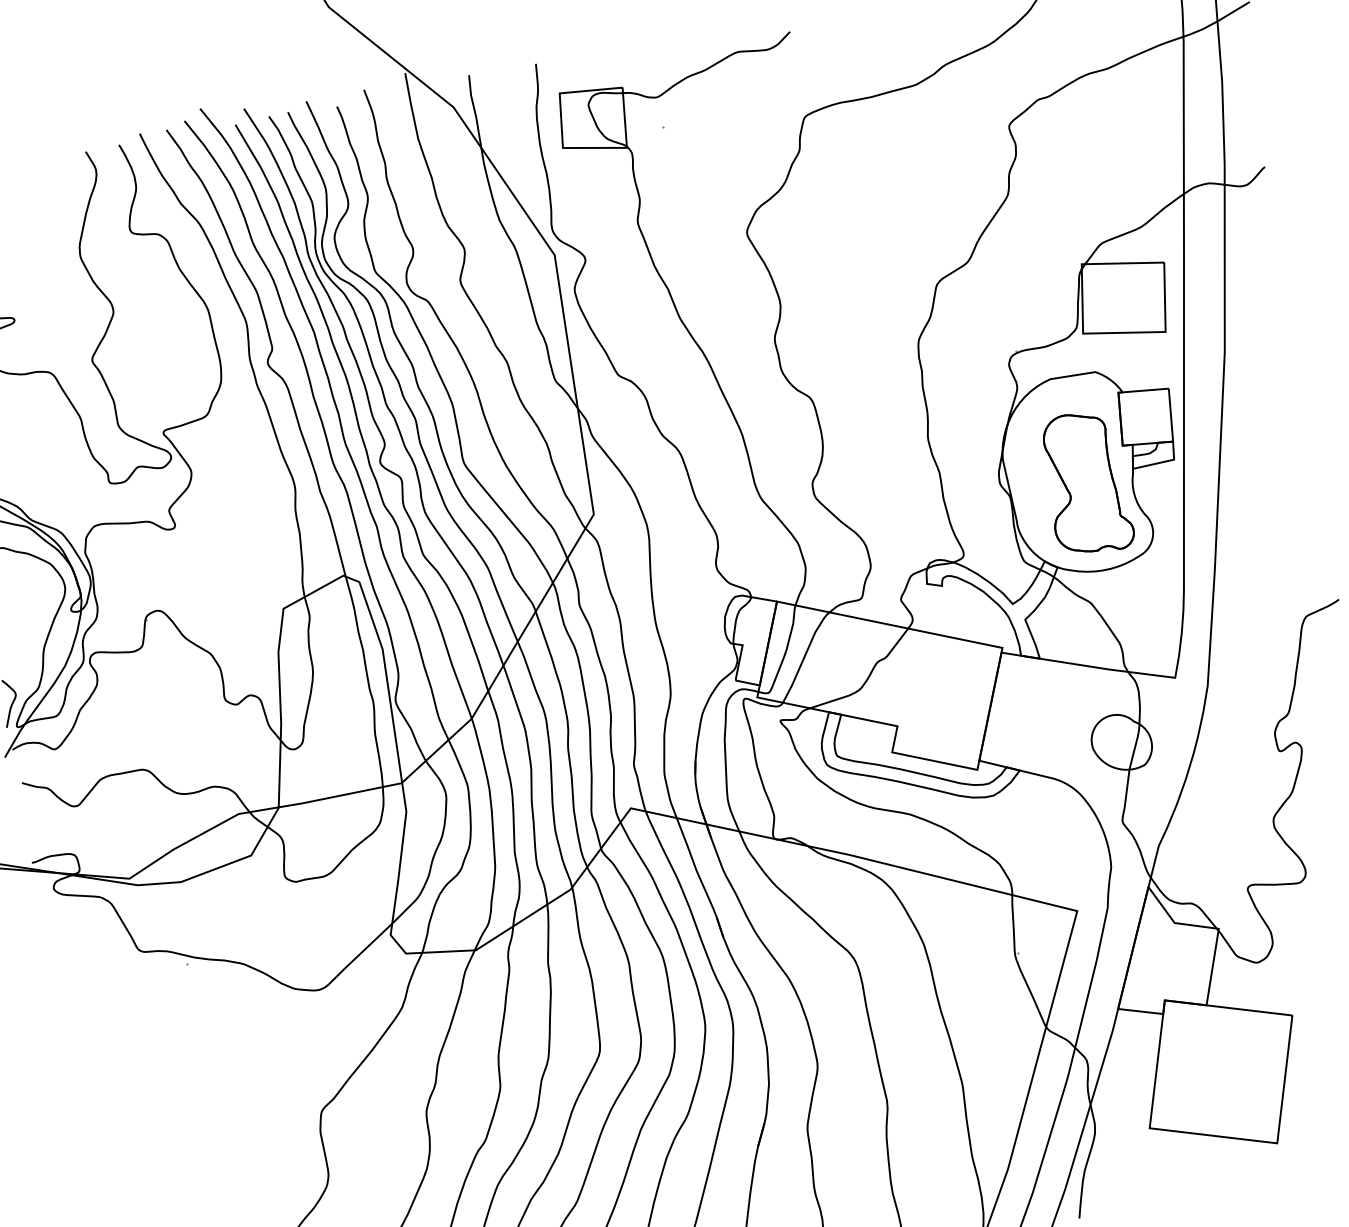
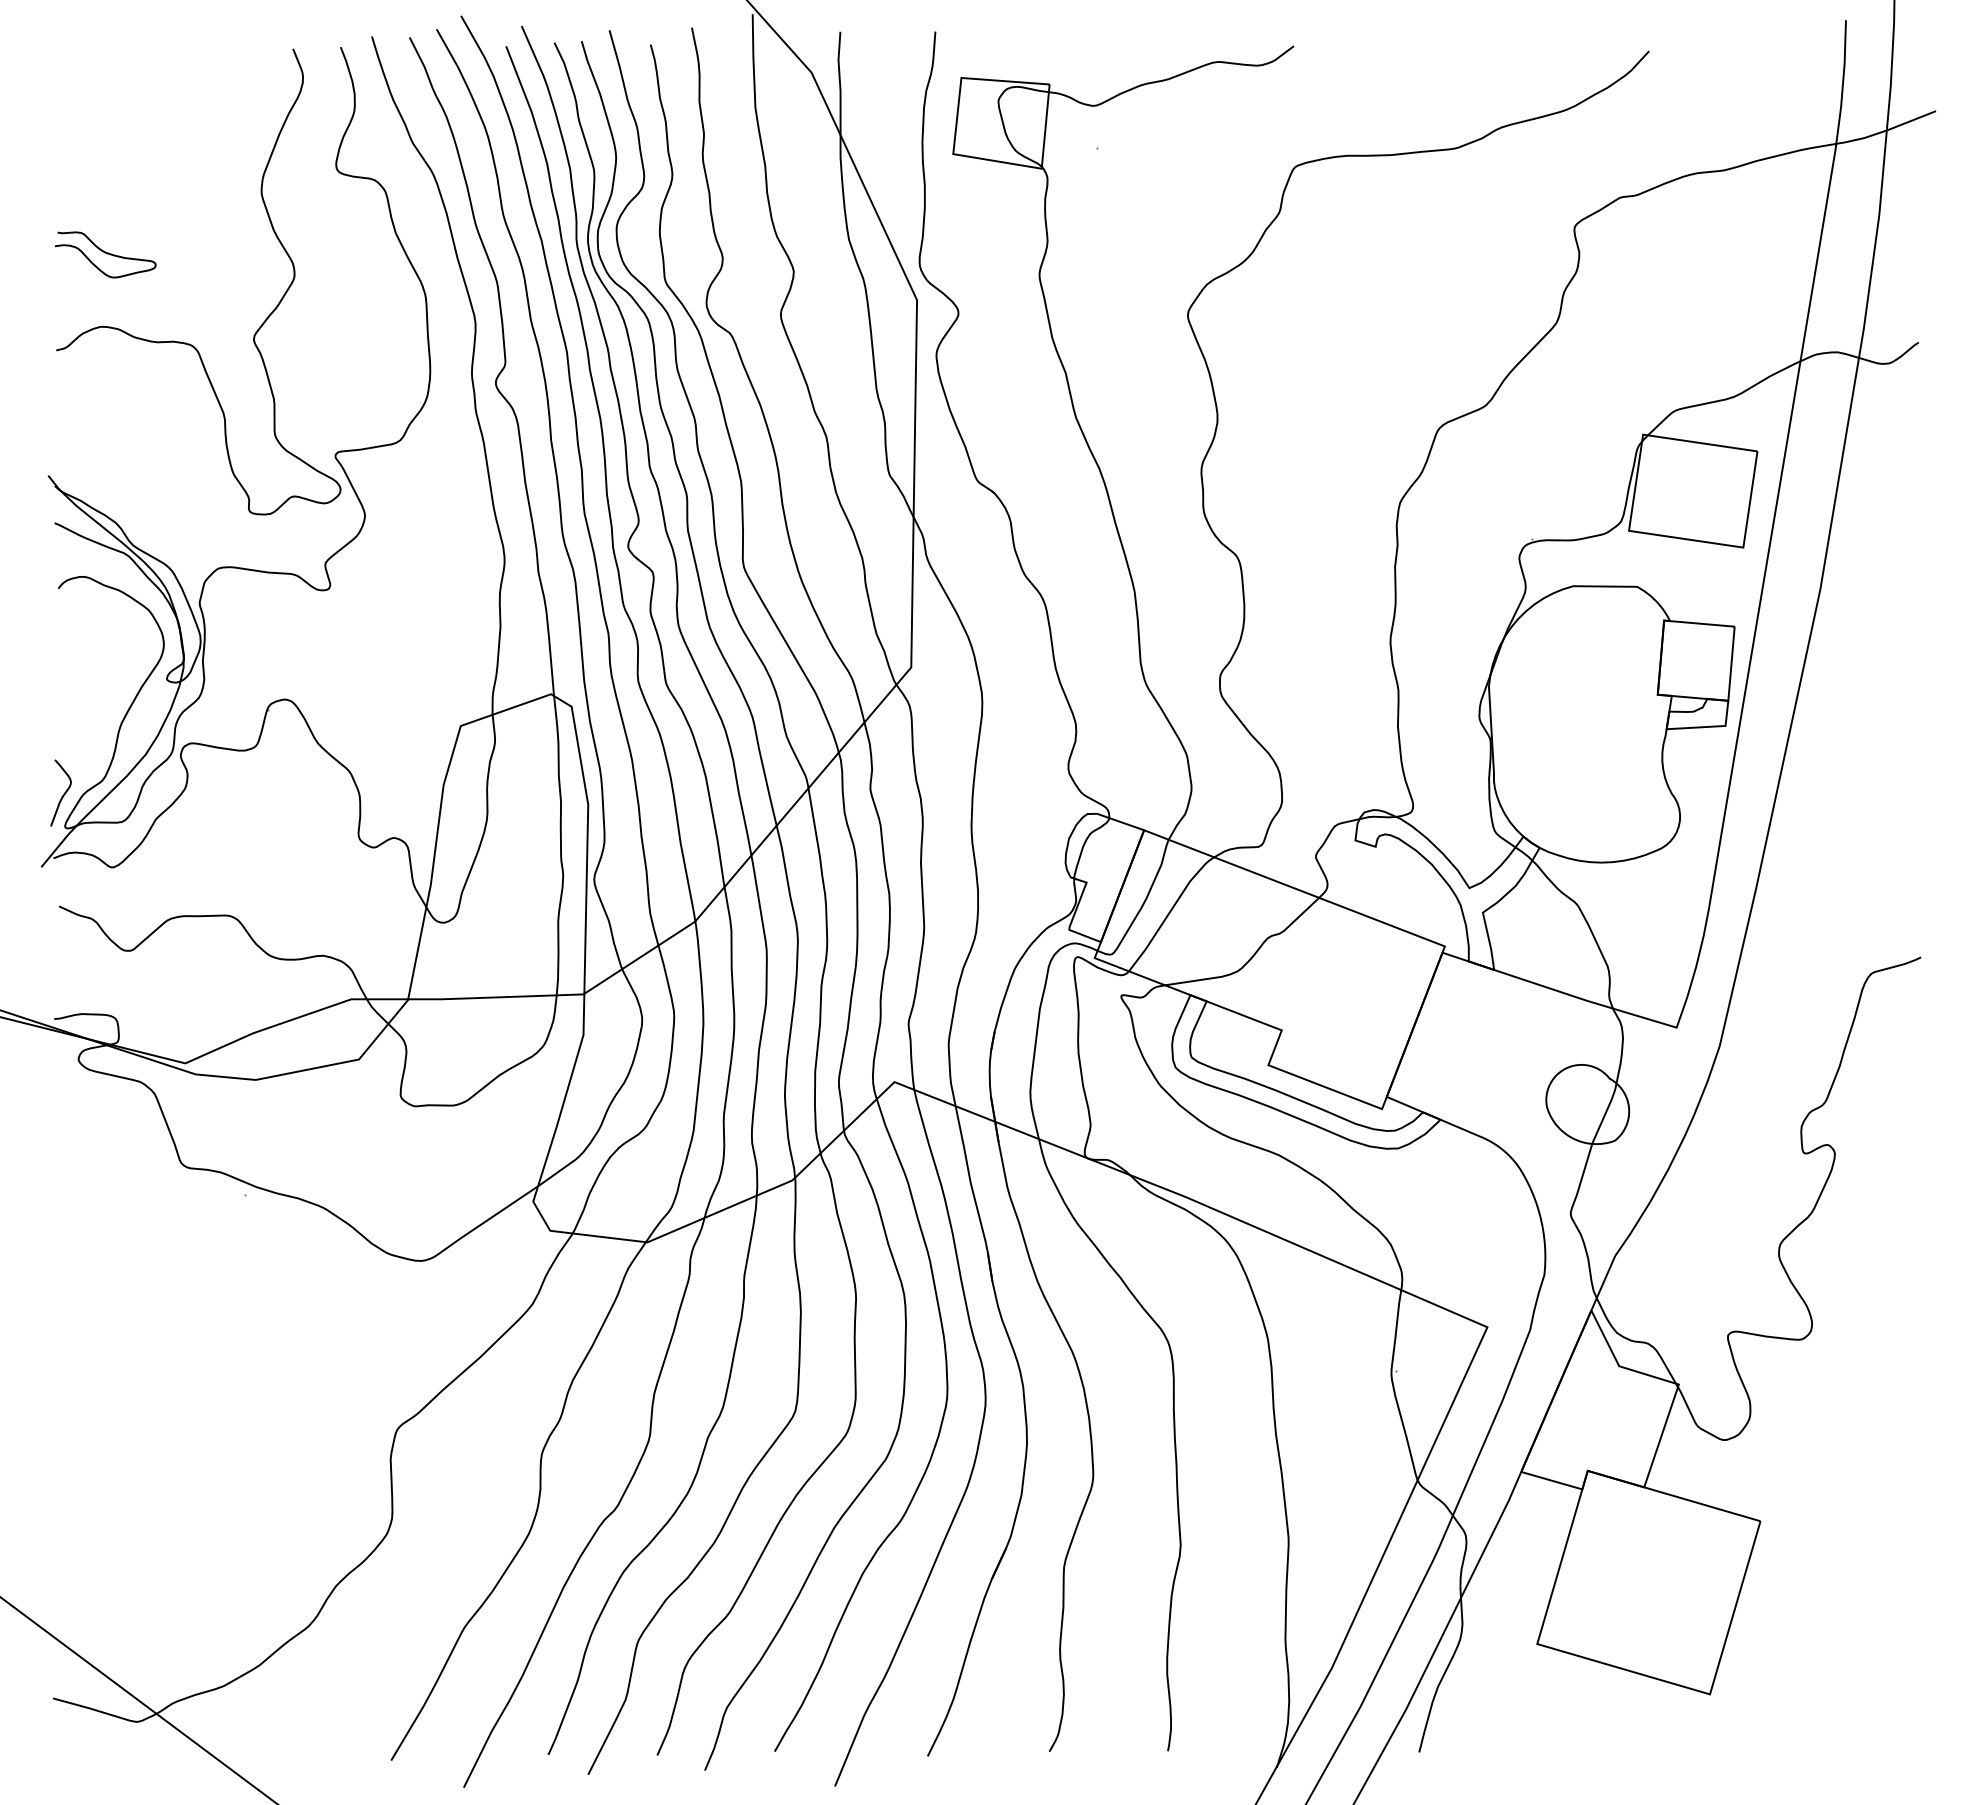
part: (1086, 482) -> (1599, 737), removed

